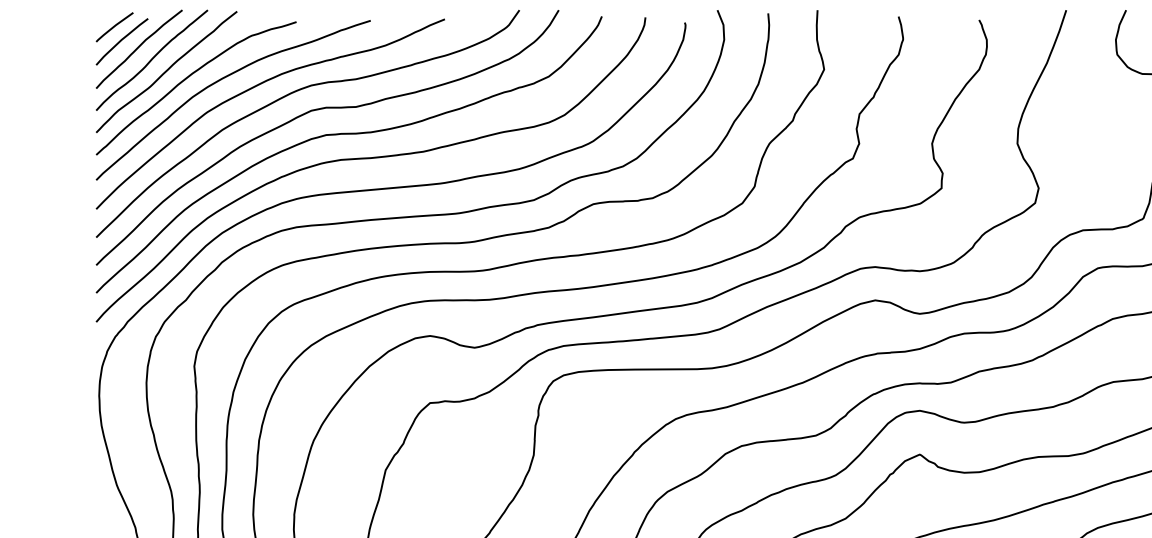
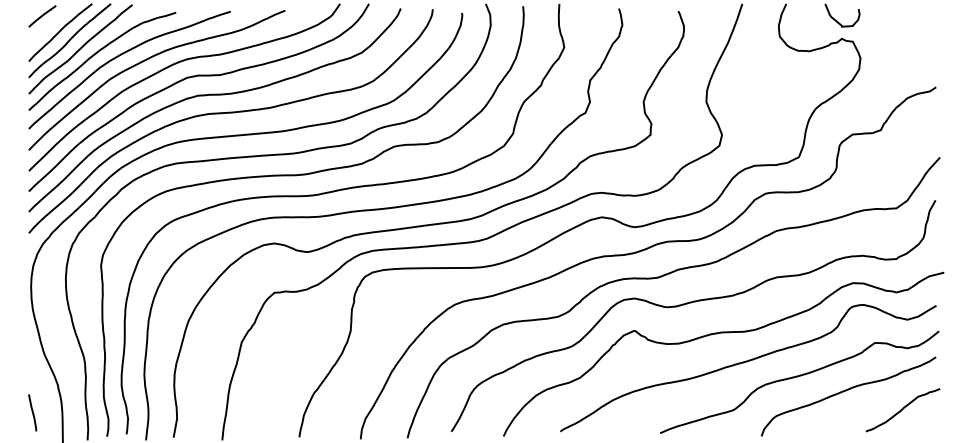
curve: (121, 40) -> (47, 26), removed

